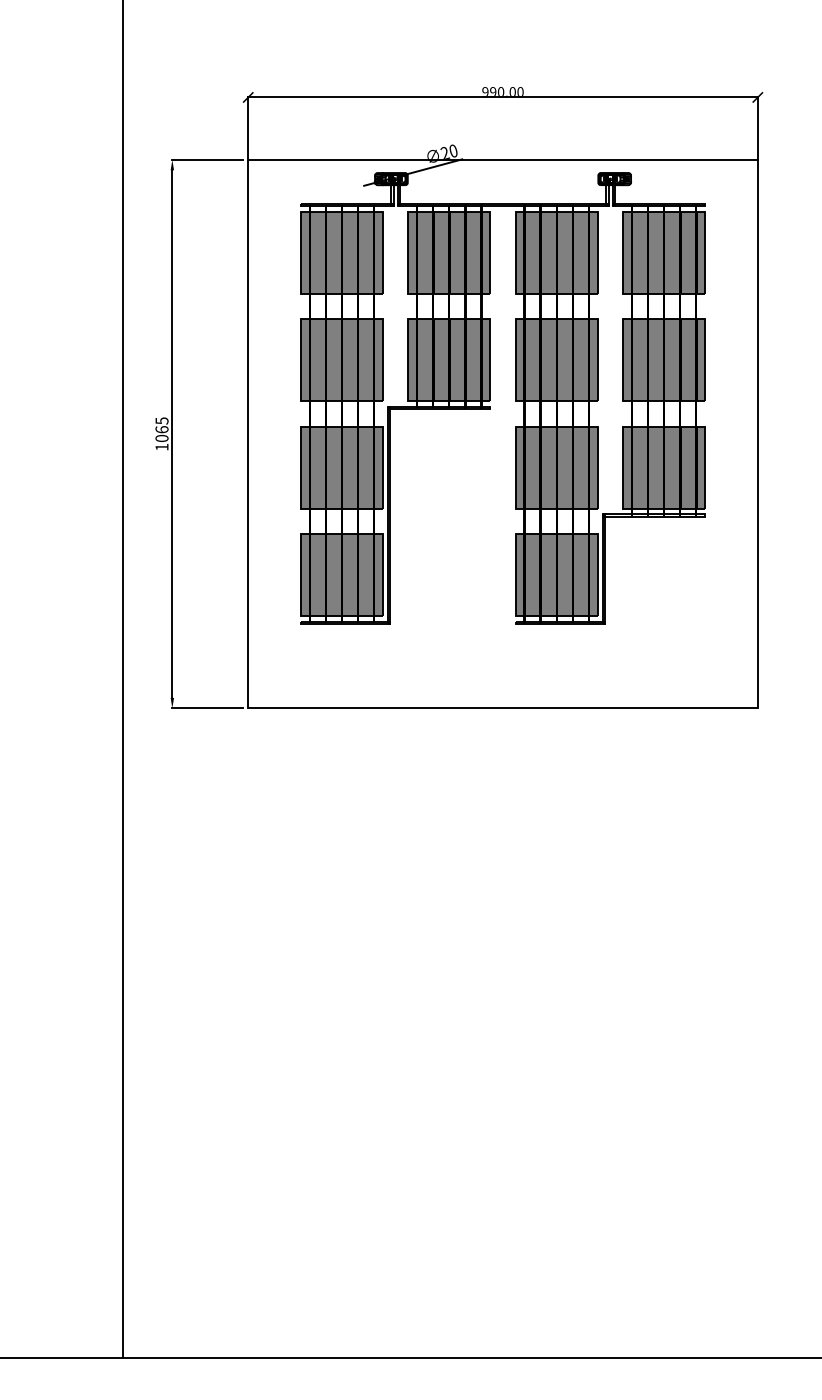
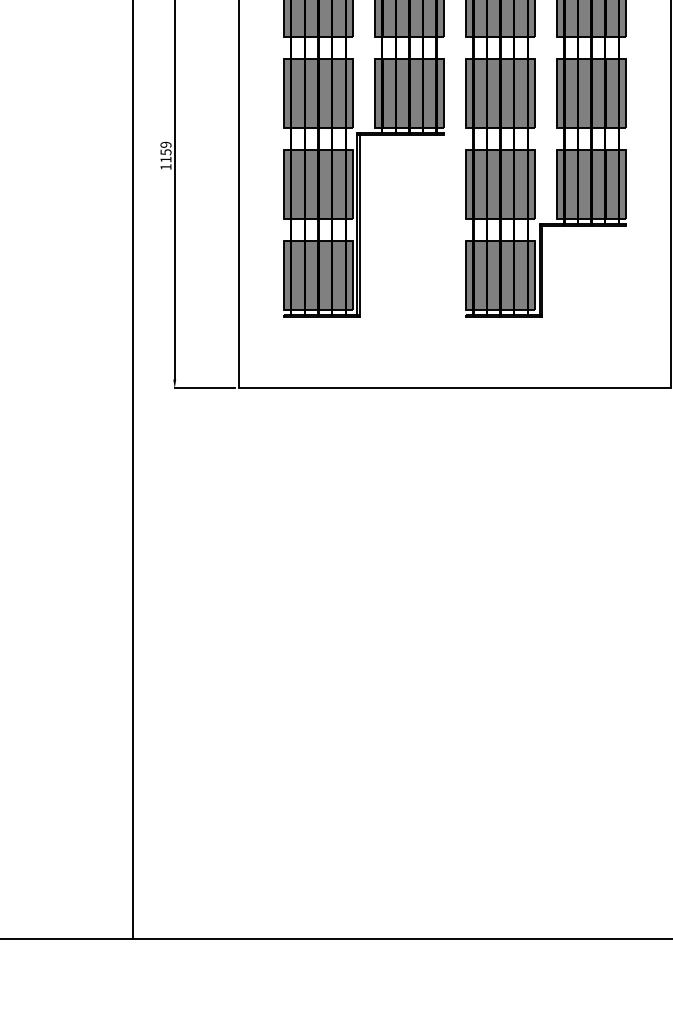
text: (161, 429) -> (165, 152), 1065 -> 1159

